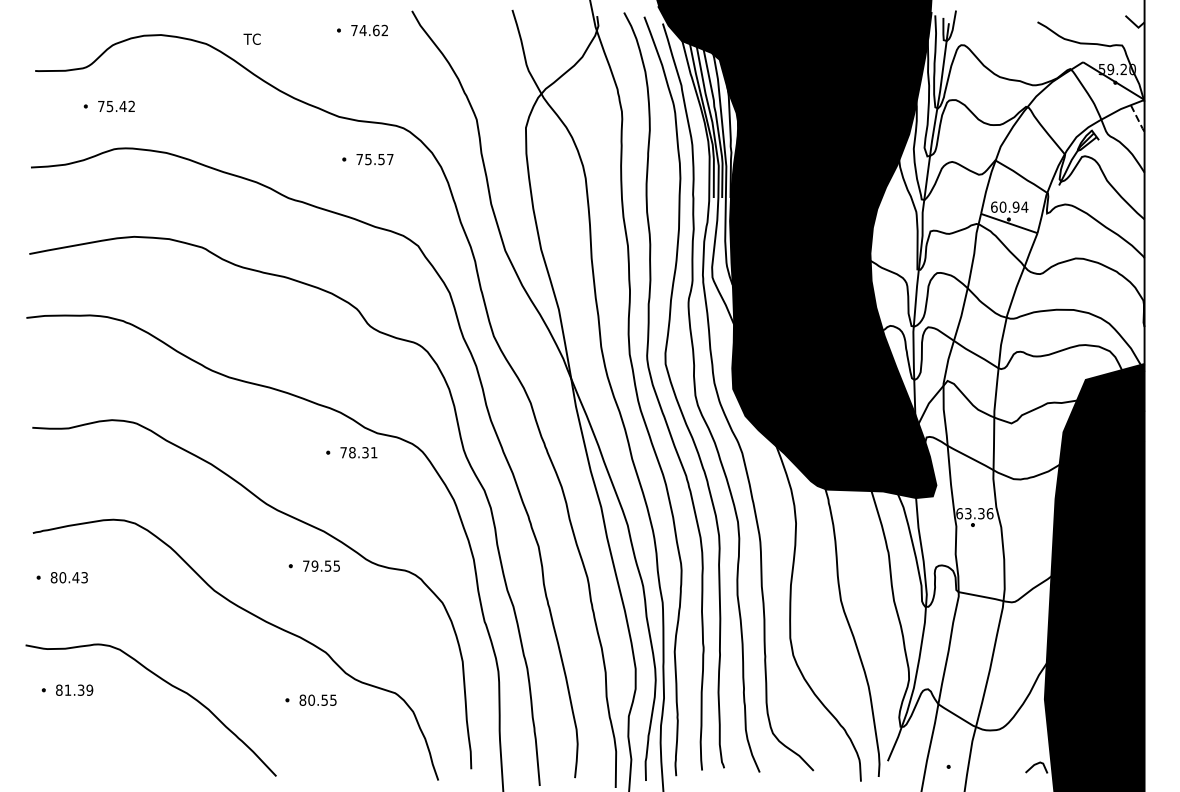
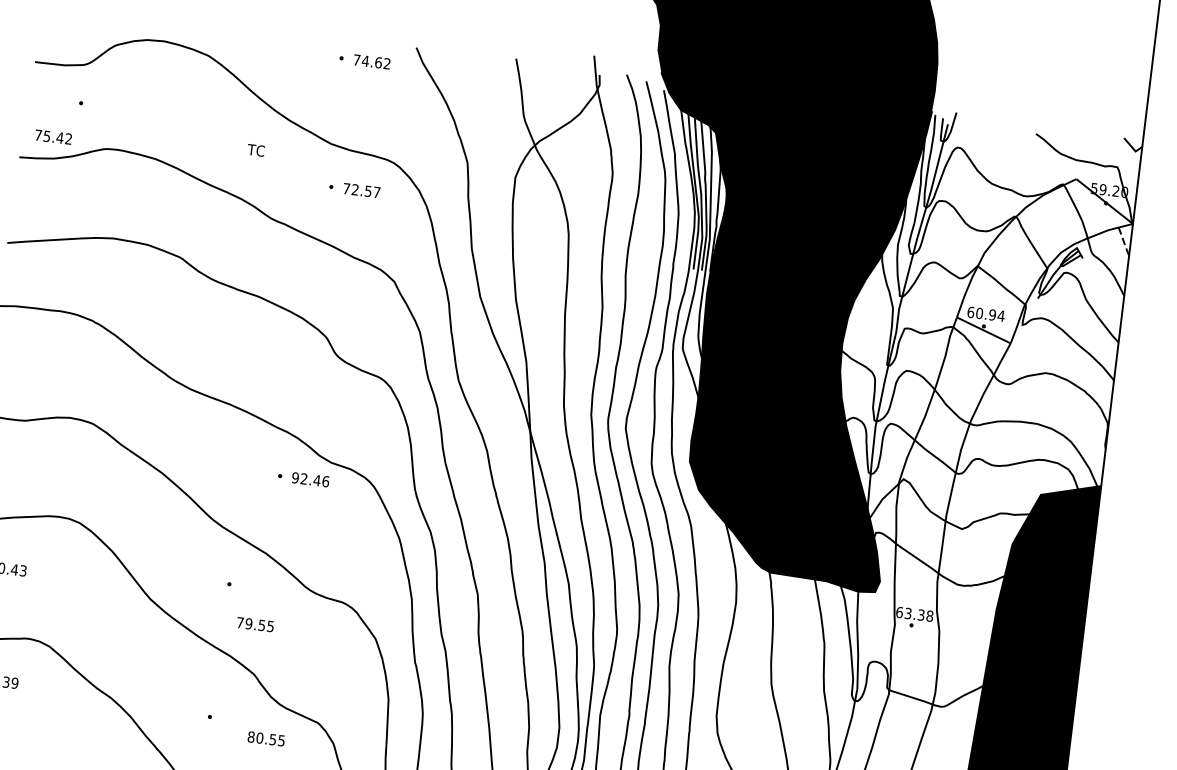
text: (251, 38) -> (255, 149), moved
text: (116, 106) -> (53, 137), moved
text: (368, 159) -> (355, 189), 75.57 -> 72.57
text: (358, 452) -> (310, 479), 78.31 -> 92.46
text: (989, 513) -> (929, 615), 63.36 -> 63.38
text: (321, 565) -> (255, 624), moved
text: (317, 699) -> (265, 738), moved

